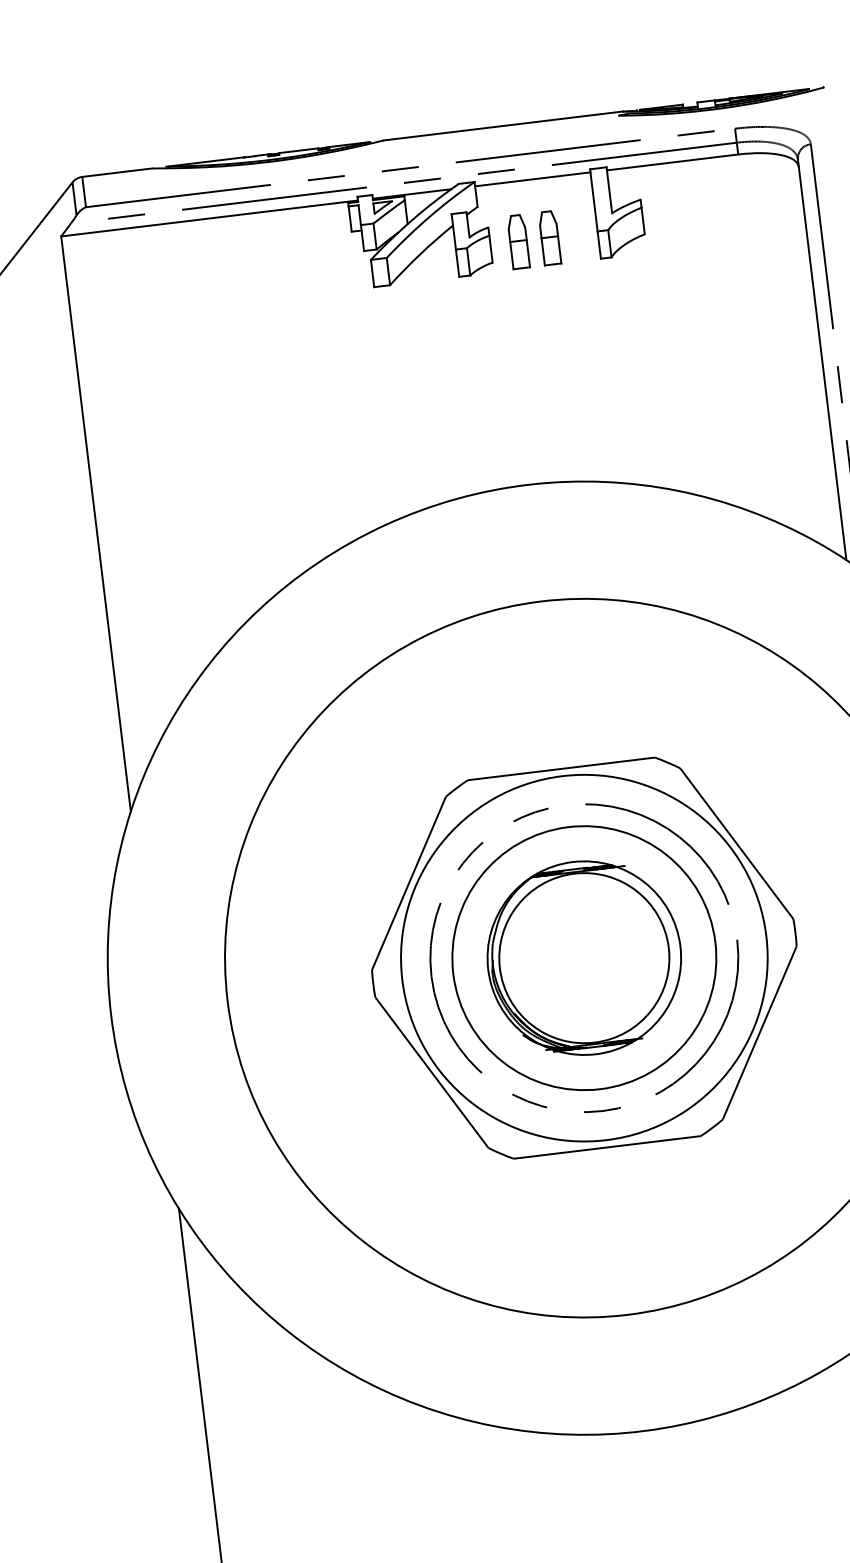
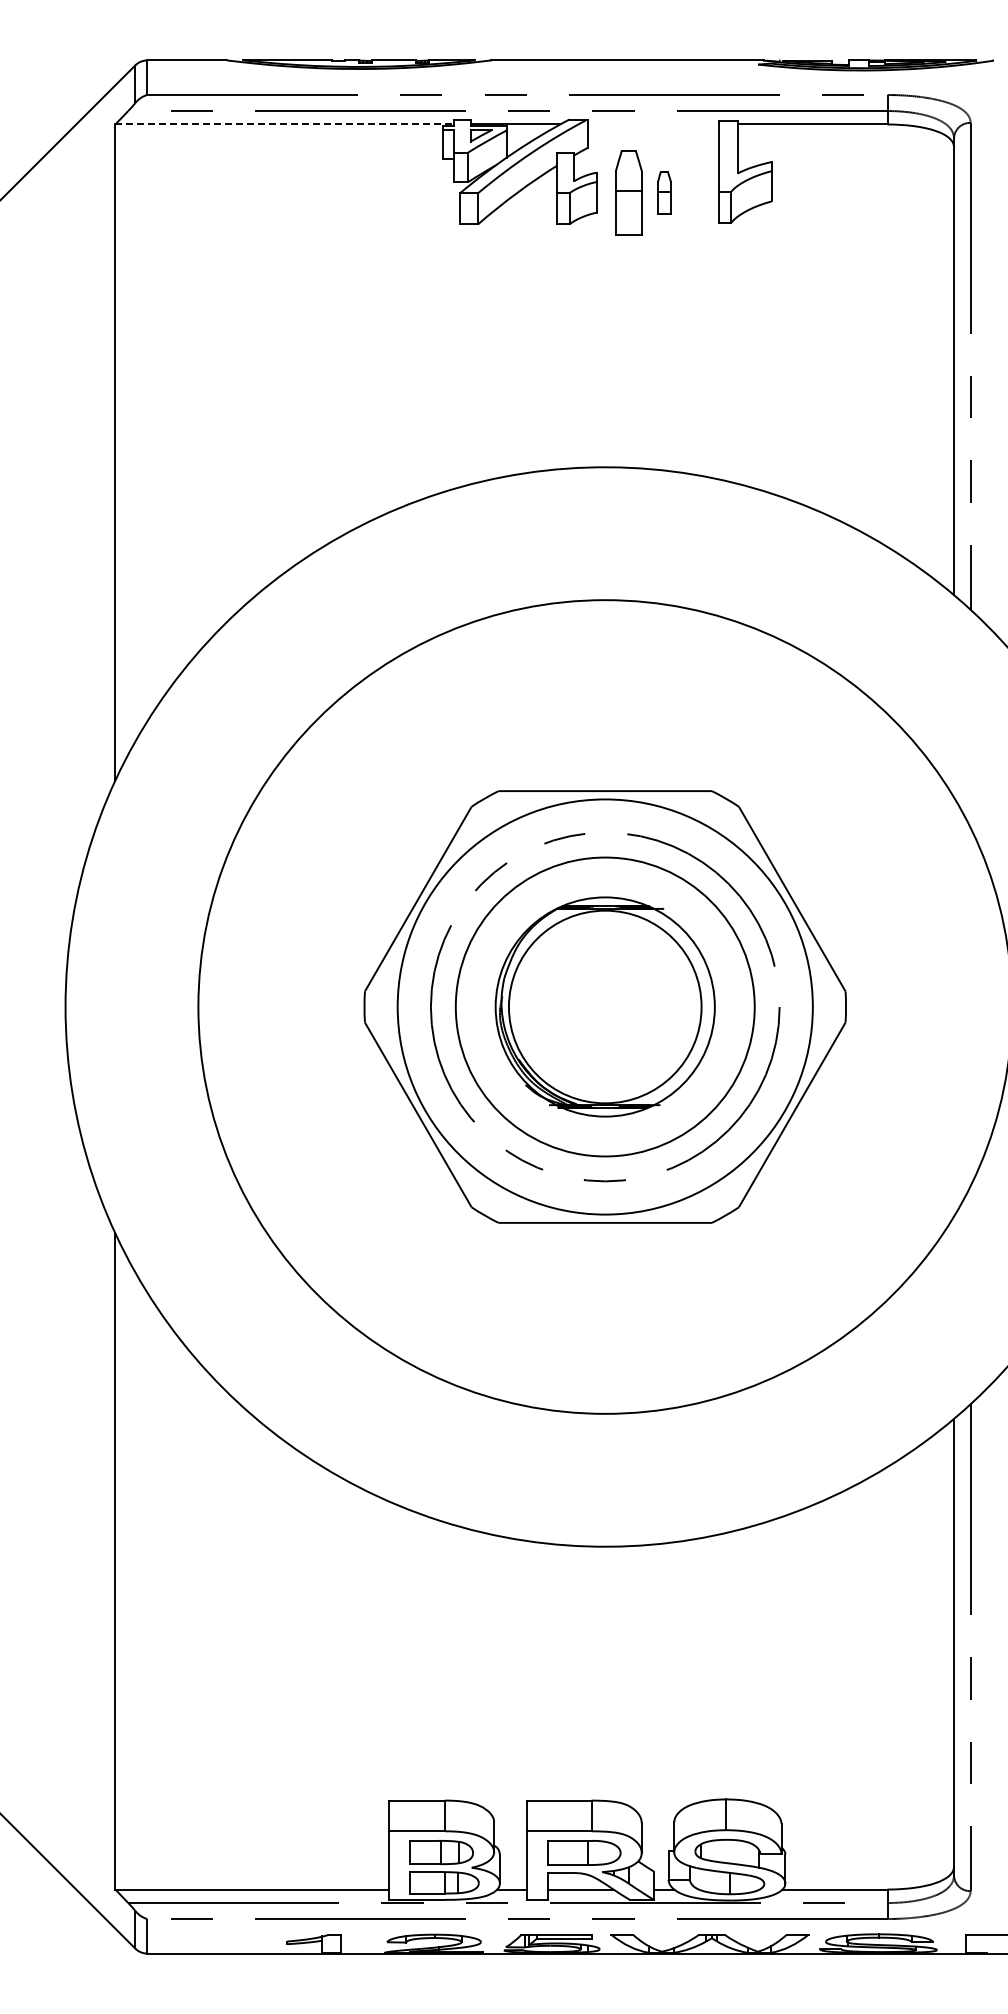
line: (533, 179) -> (653, 124), removed
line: (210, 218) -> (285, 124), solid -> dashed
part: (549, 237) -> (664, 192), size x0.7
part: (518, 241) -> (628, 192), size x1.4

